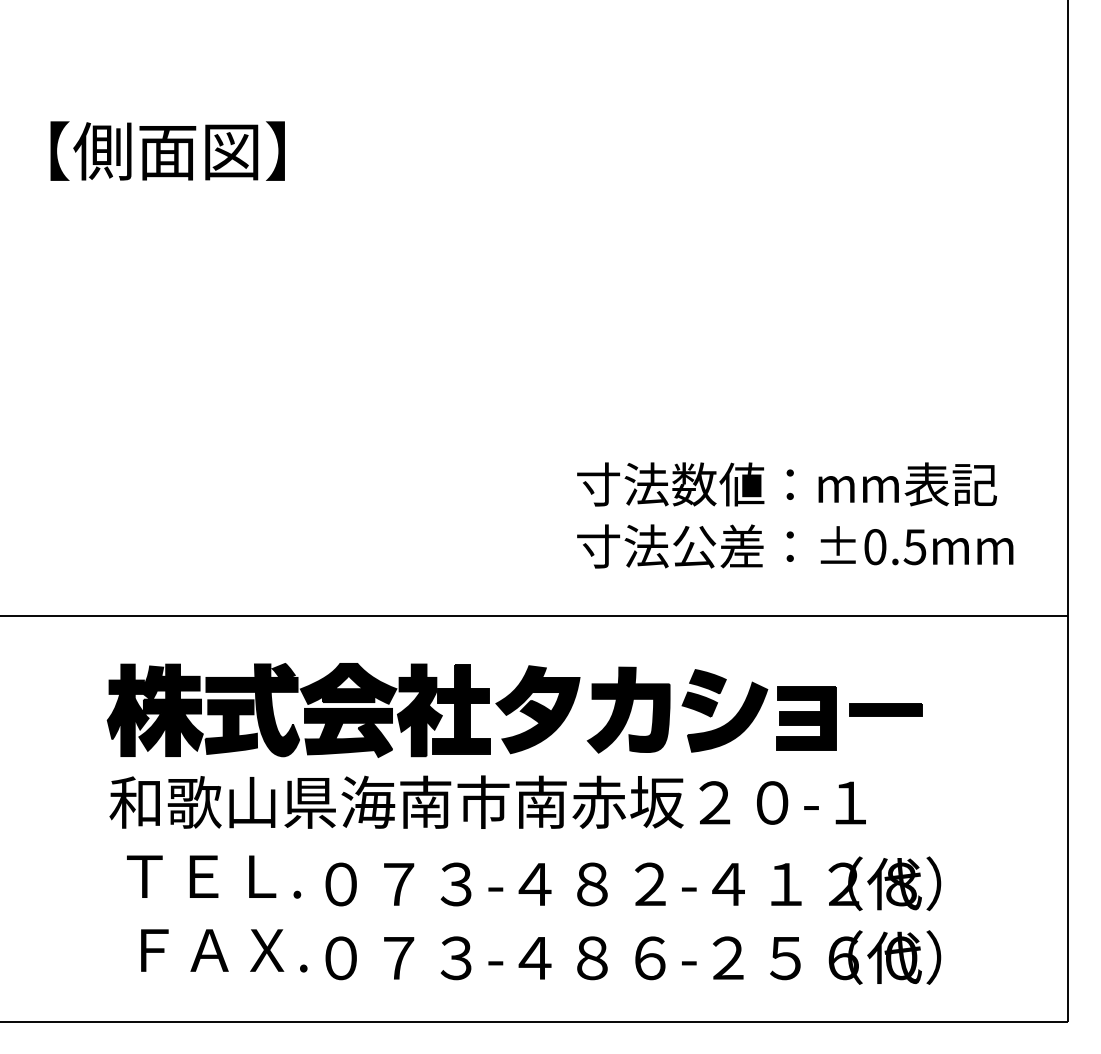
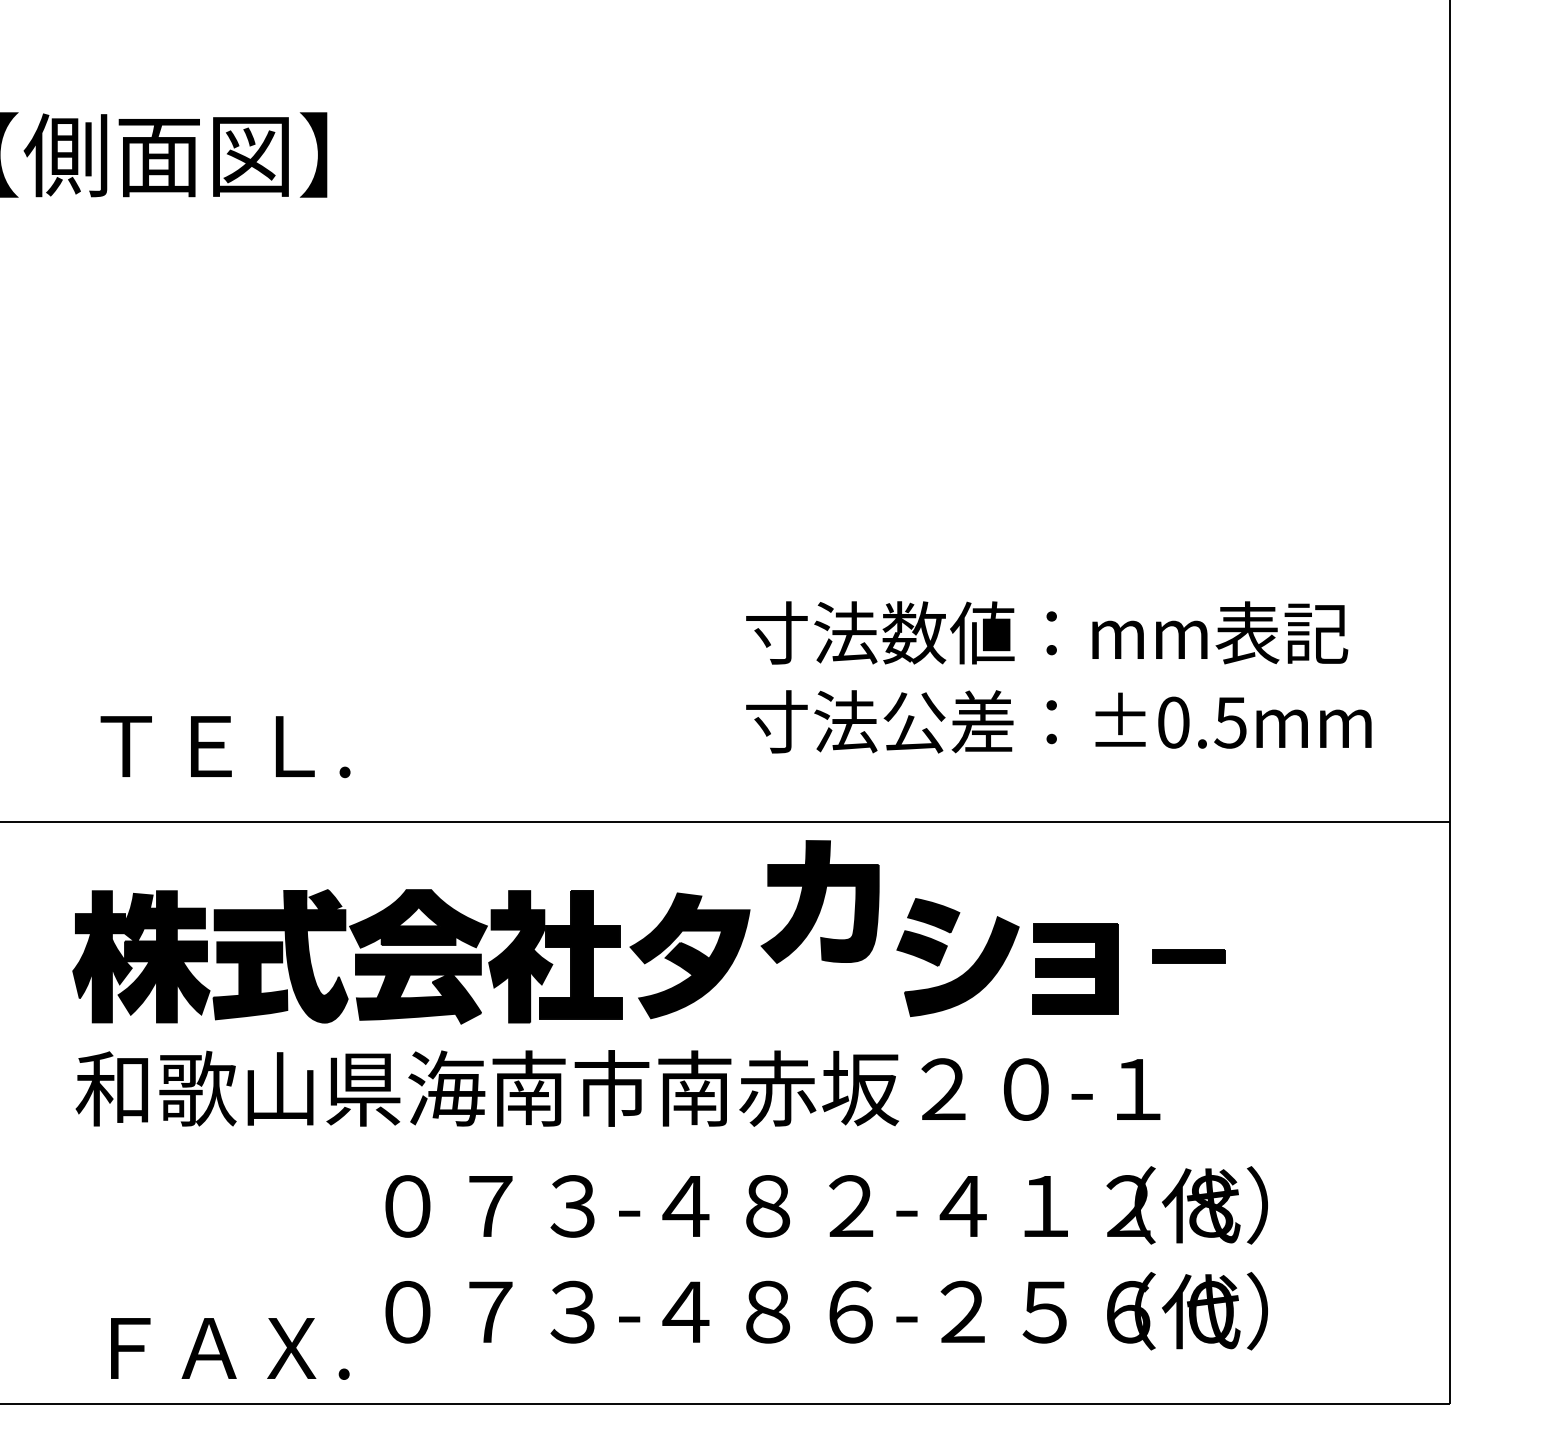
part: (628, 709) -> (819, 901), moved
part: (885, 709) -> (1188, 955), size x0.7
text: (214, 876) -> (226, 746), moved
text: (224, 950) -> (230, 1348), moved

